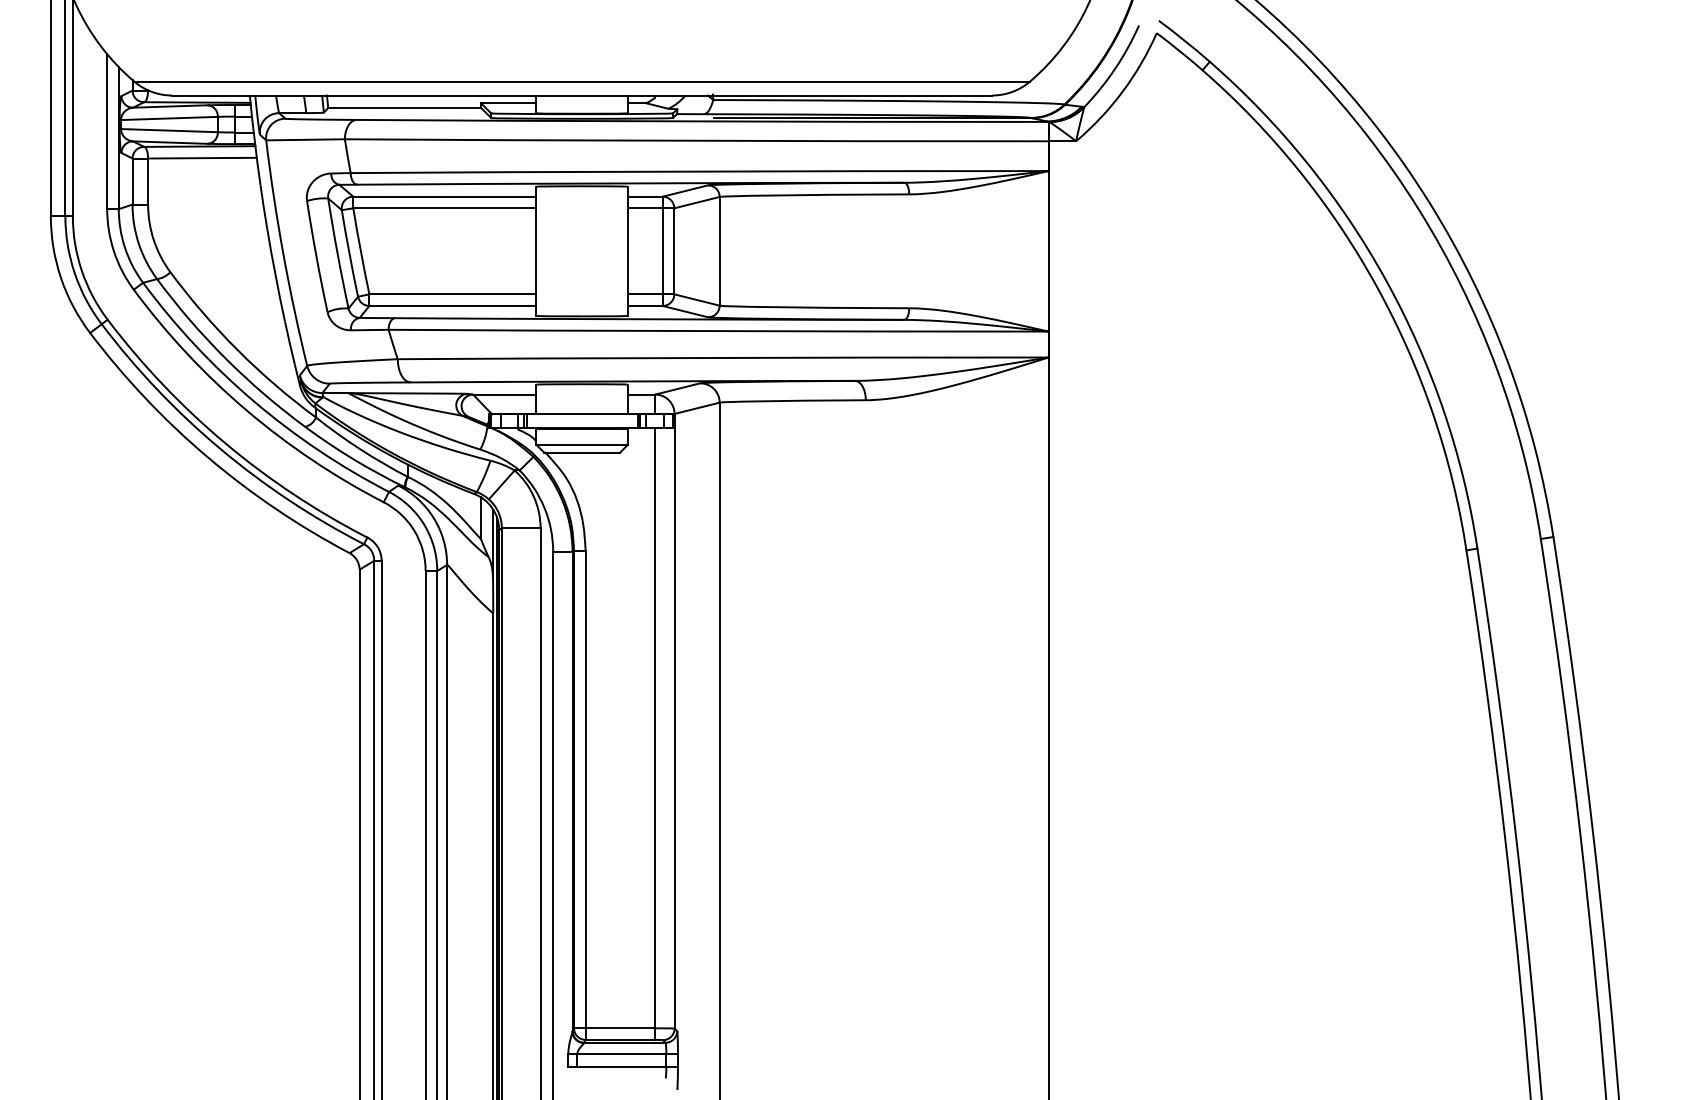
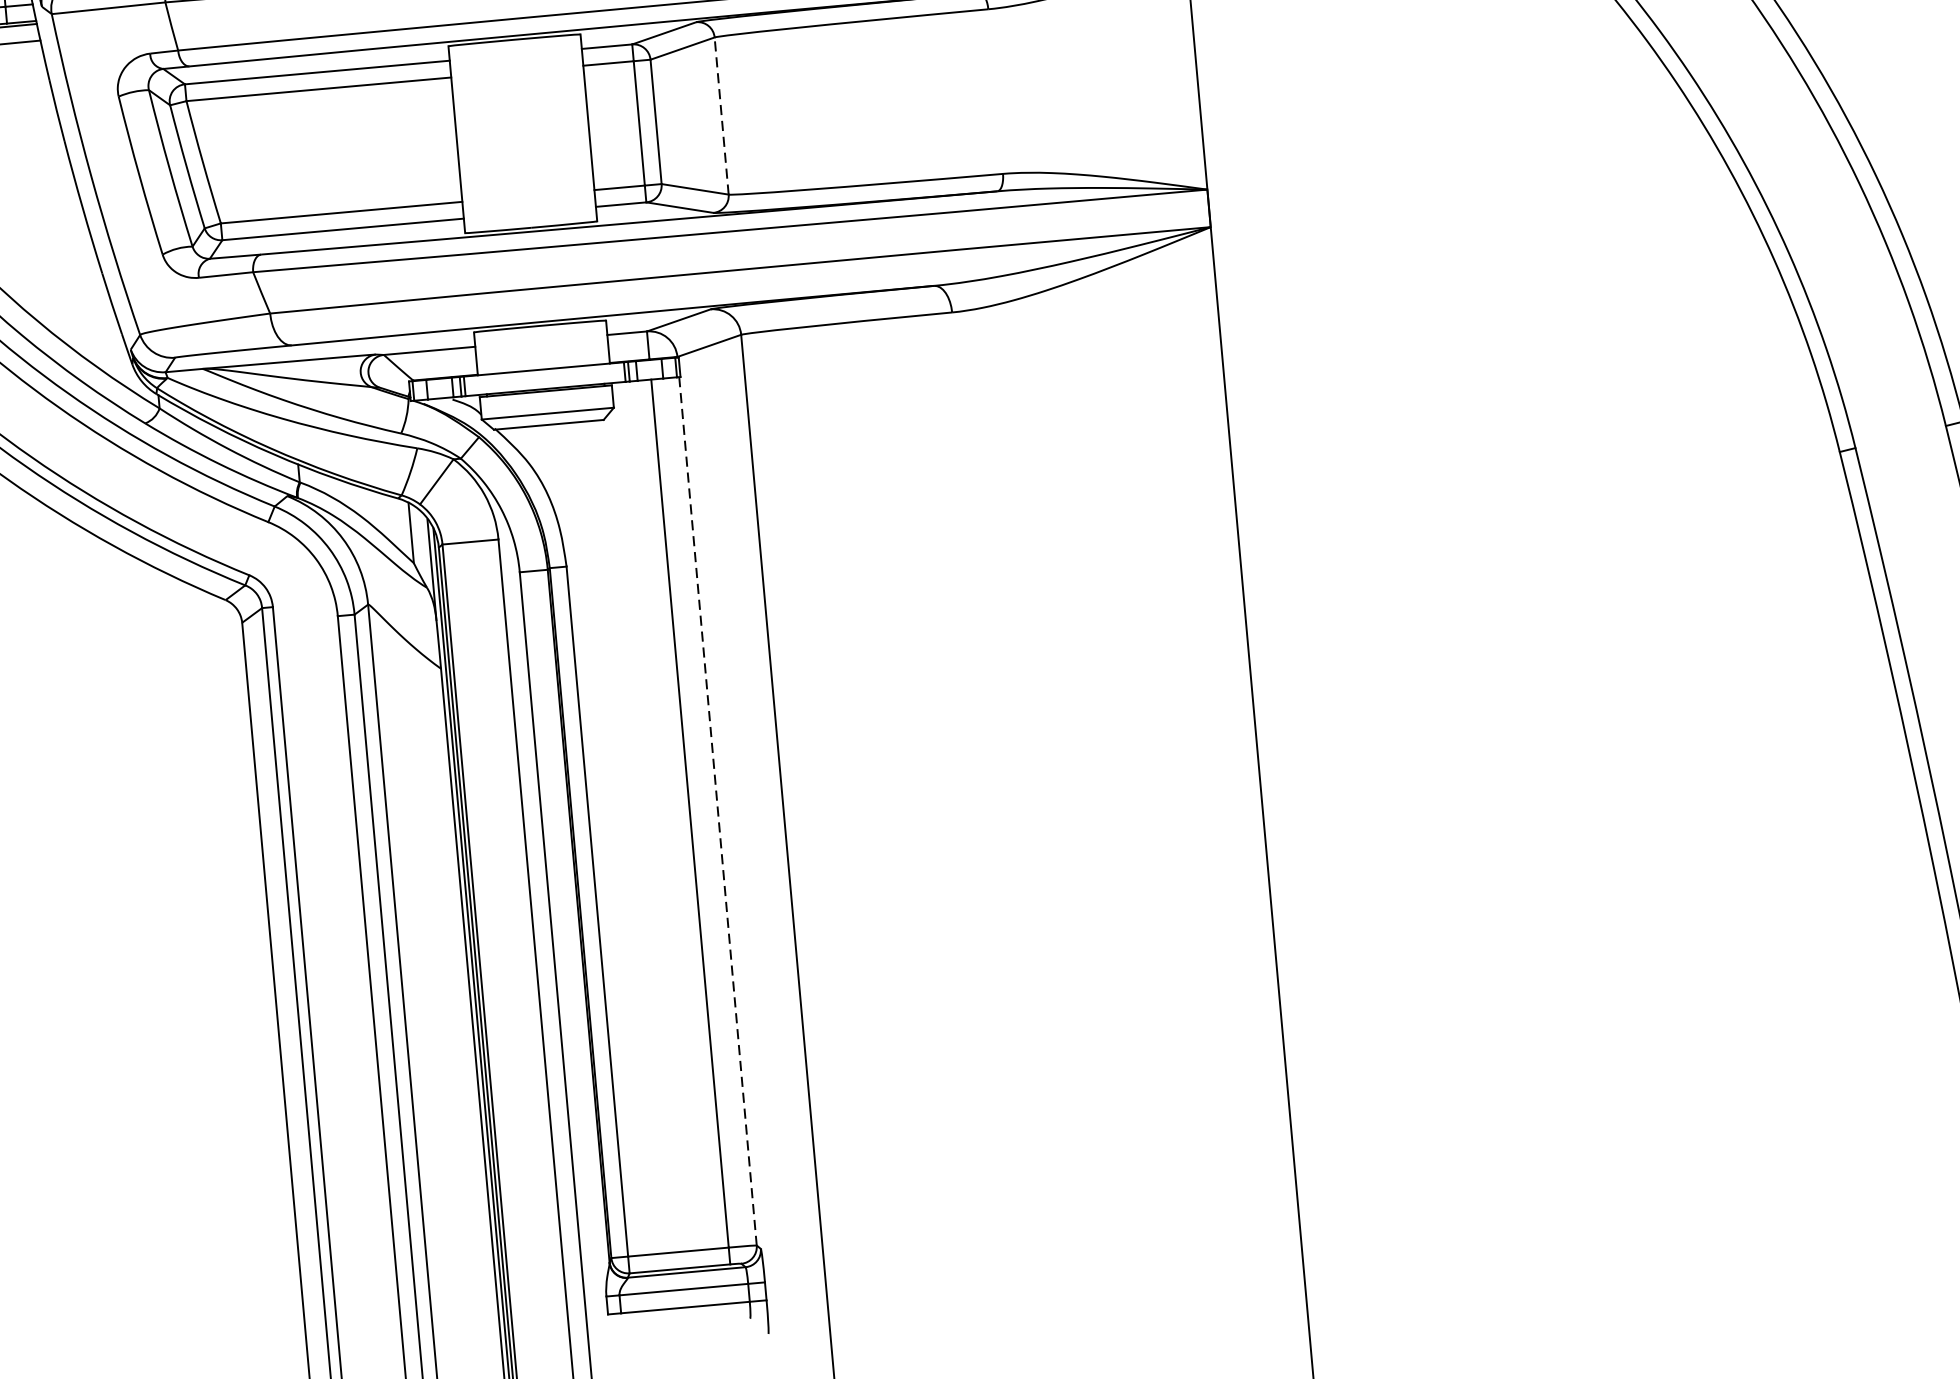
line: (719, 250) -> (721, 114), solid -> dashed
line: (674, 728) -> (717, 811), solid -> dashed

